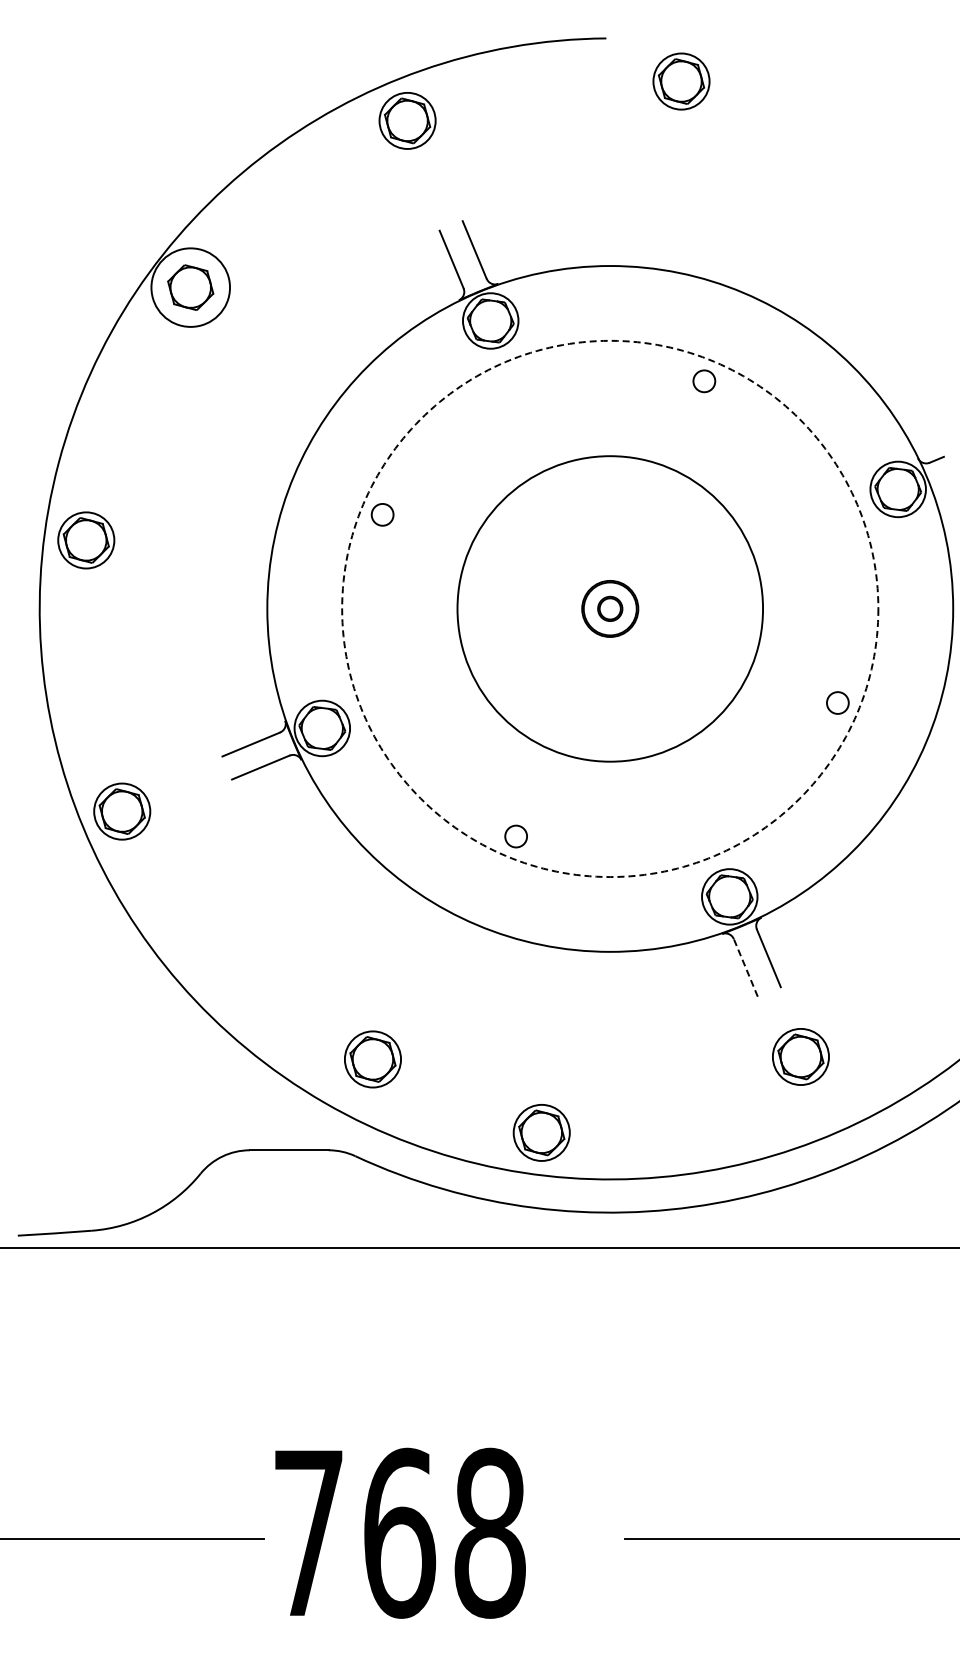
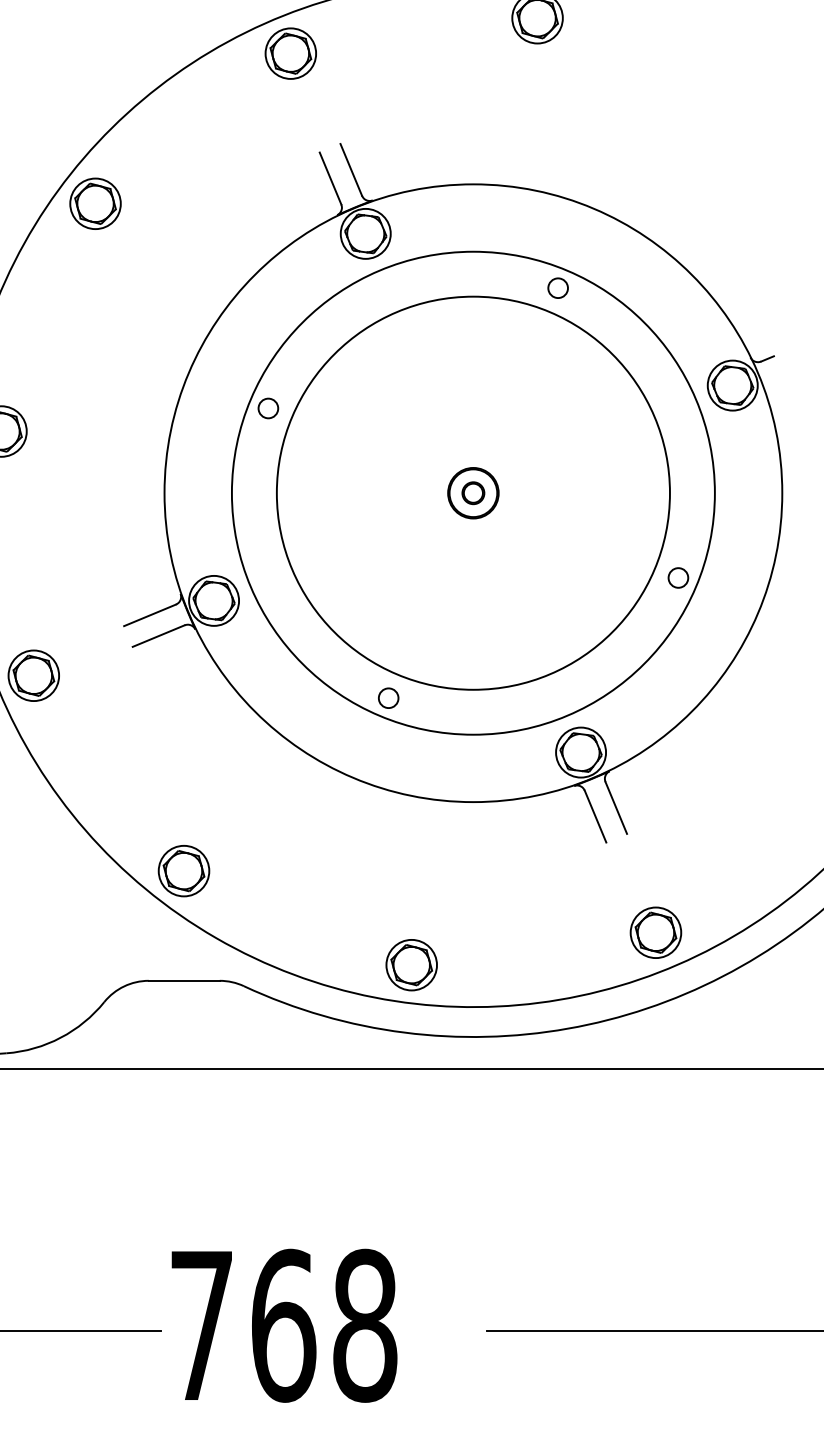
circle: (190, 287) -> (95, 203), size x0.71
circle: (610, 608) -> (473, 492), dashed -> solid
circle: (610, 608) -> (473, 492), size x1.43
line: (745, 967) -> (595, 816), dashed -> solid
part: (800, 1056) -> (655, 932), moved
part: (372, 1059) -> (183, 871), moved

